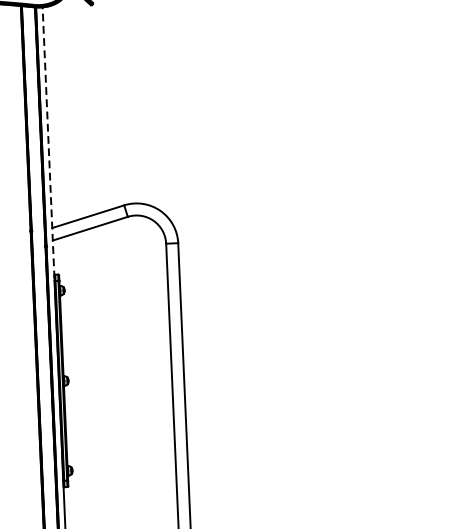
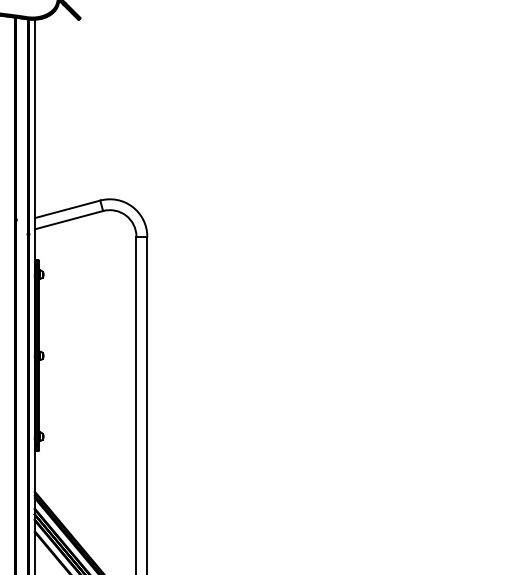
line: (48, 148) -> (34, 146), dashed -> solid

